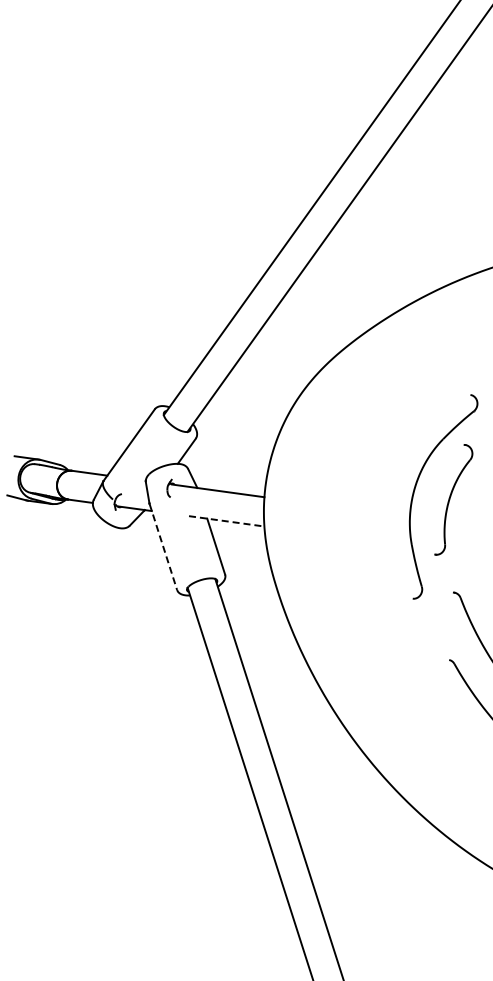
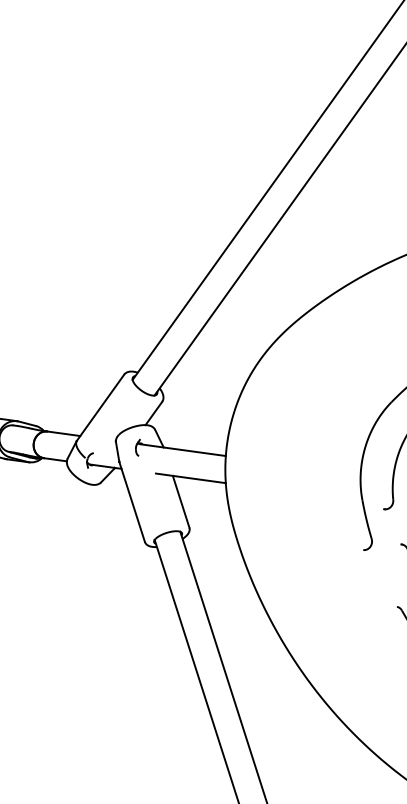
line: (227, 521) -> (191, 478), dashed -> solid
line: (163, 547) -> (132, 502), dashed -> solid

